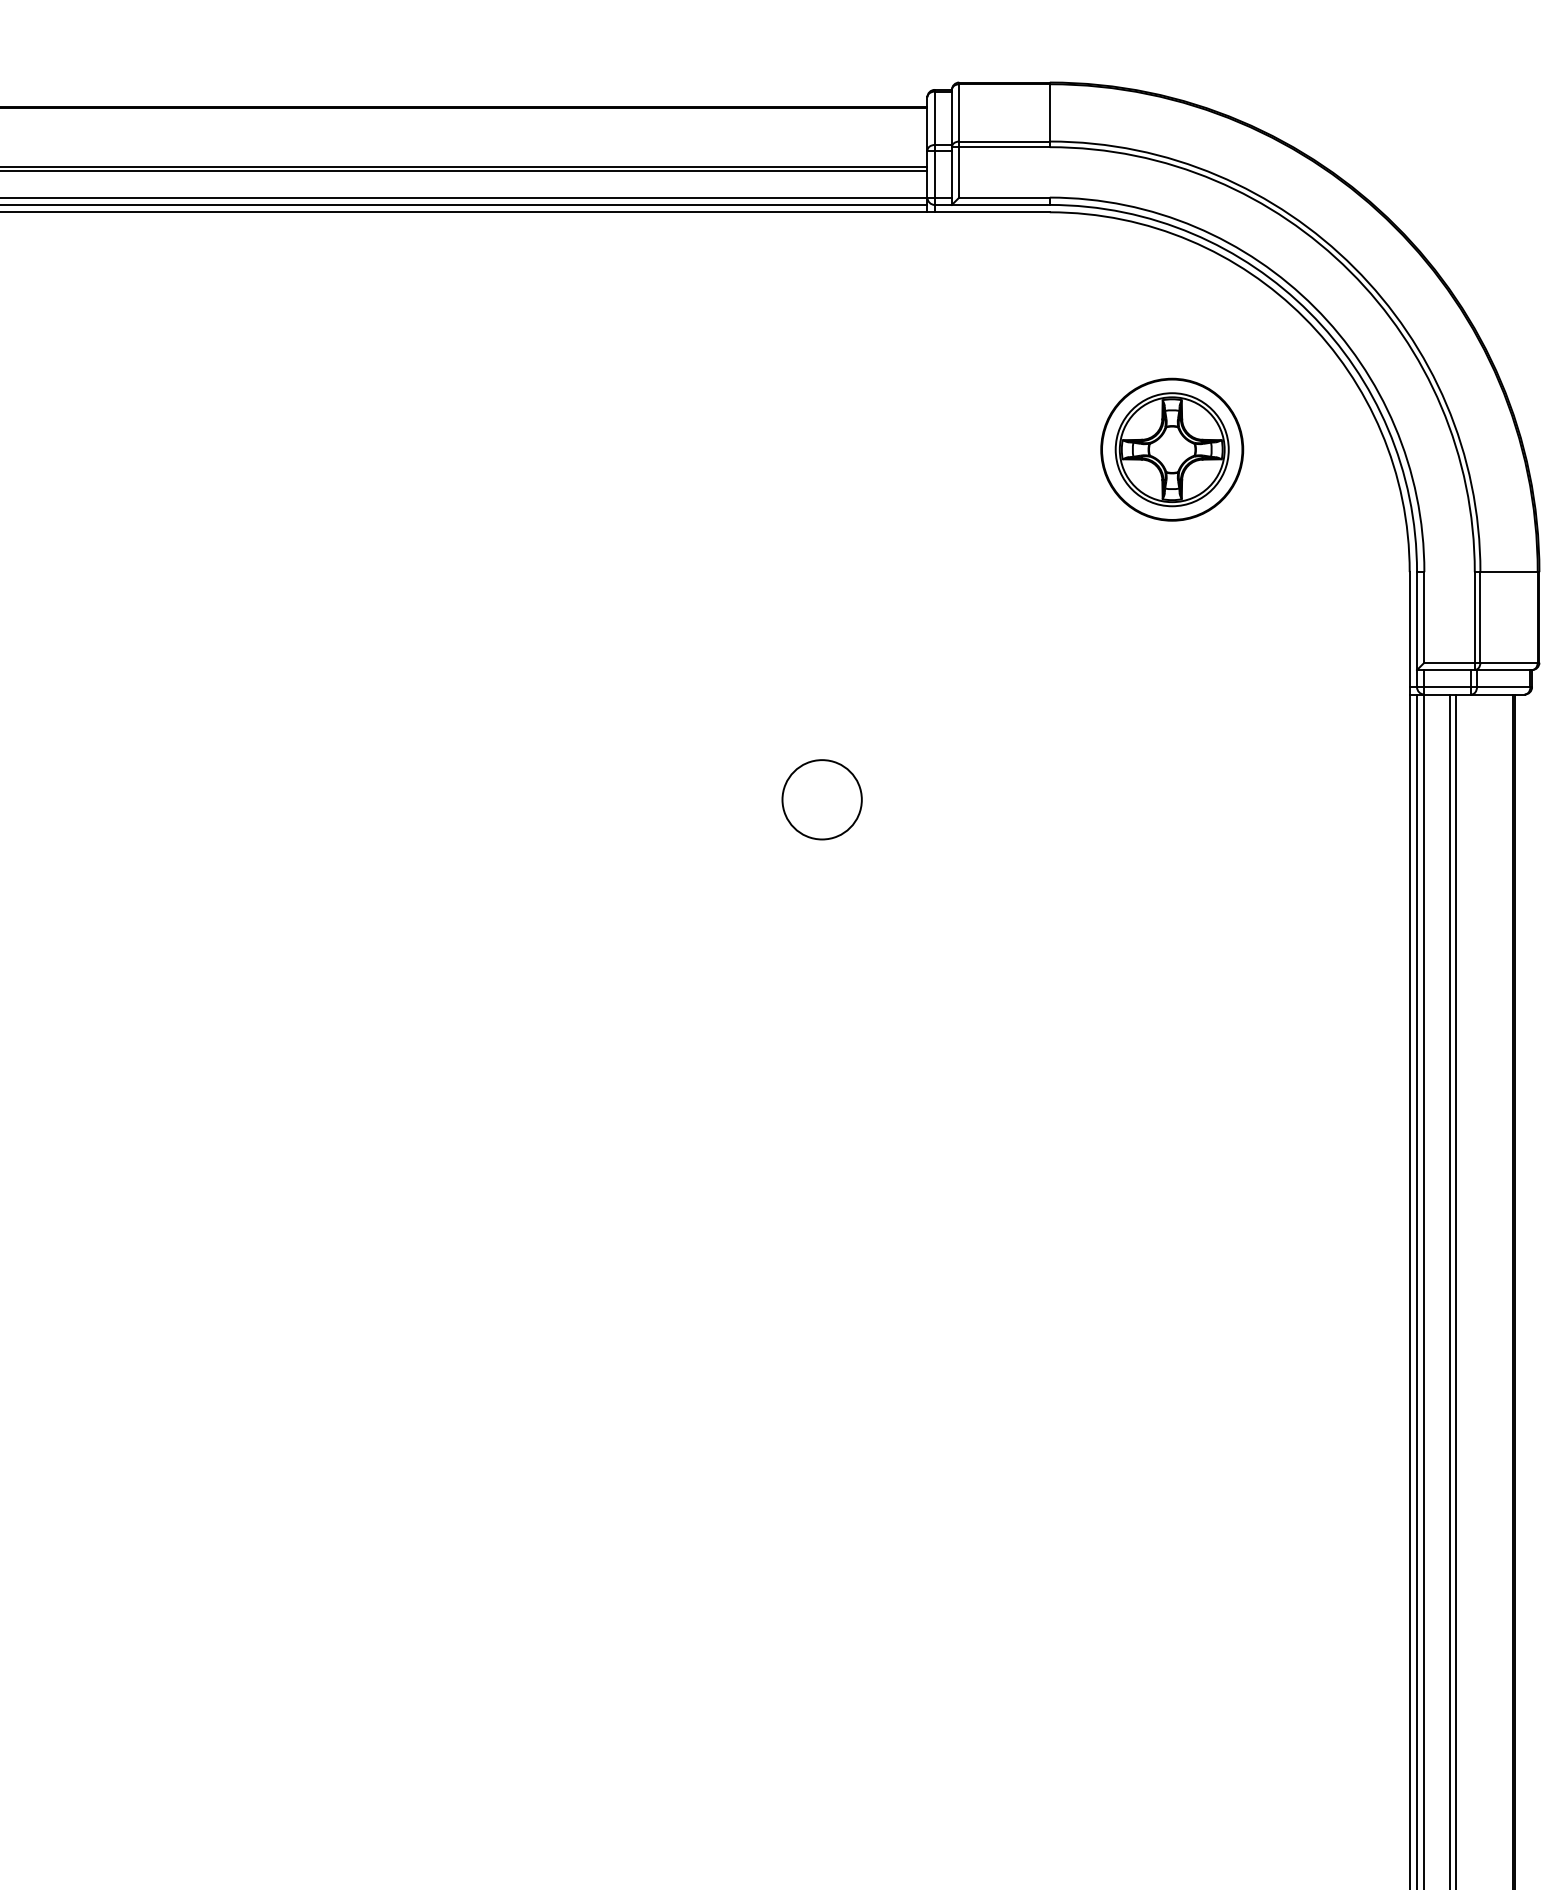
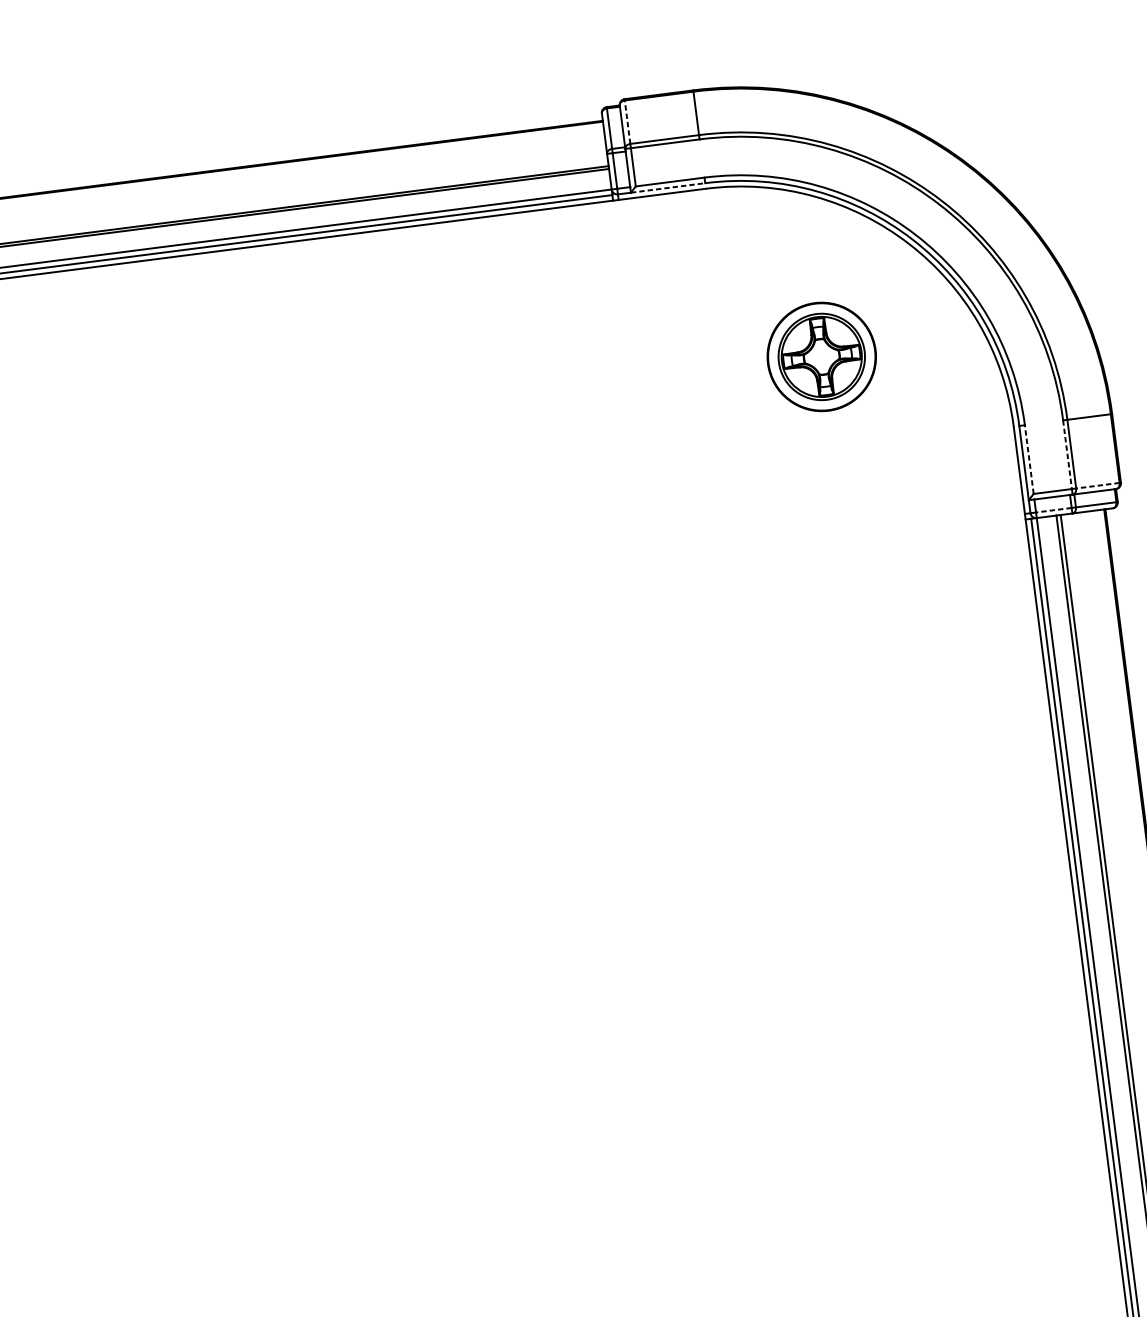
line: (959, 112) -> (627, 121), solid -> dashed
line: (1000, 204) -> (667, 187), solid -> dashed
line: (1424, 616) -> (1029, 458), solid -> dashed
line: (1474, 617) -> (1067, 454), solid -> dashed
line: (1509, 662) -> (1098, 485), solid -> dashed
line: (1447, 687) -> (1053, 510), solid -> dashed
circle: (821, 799) -> (589, 656), removed

